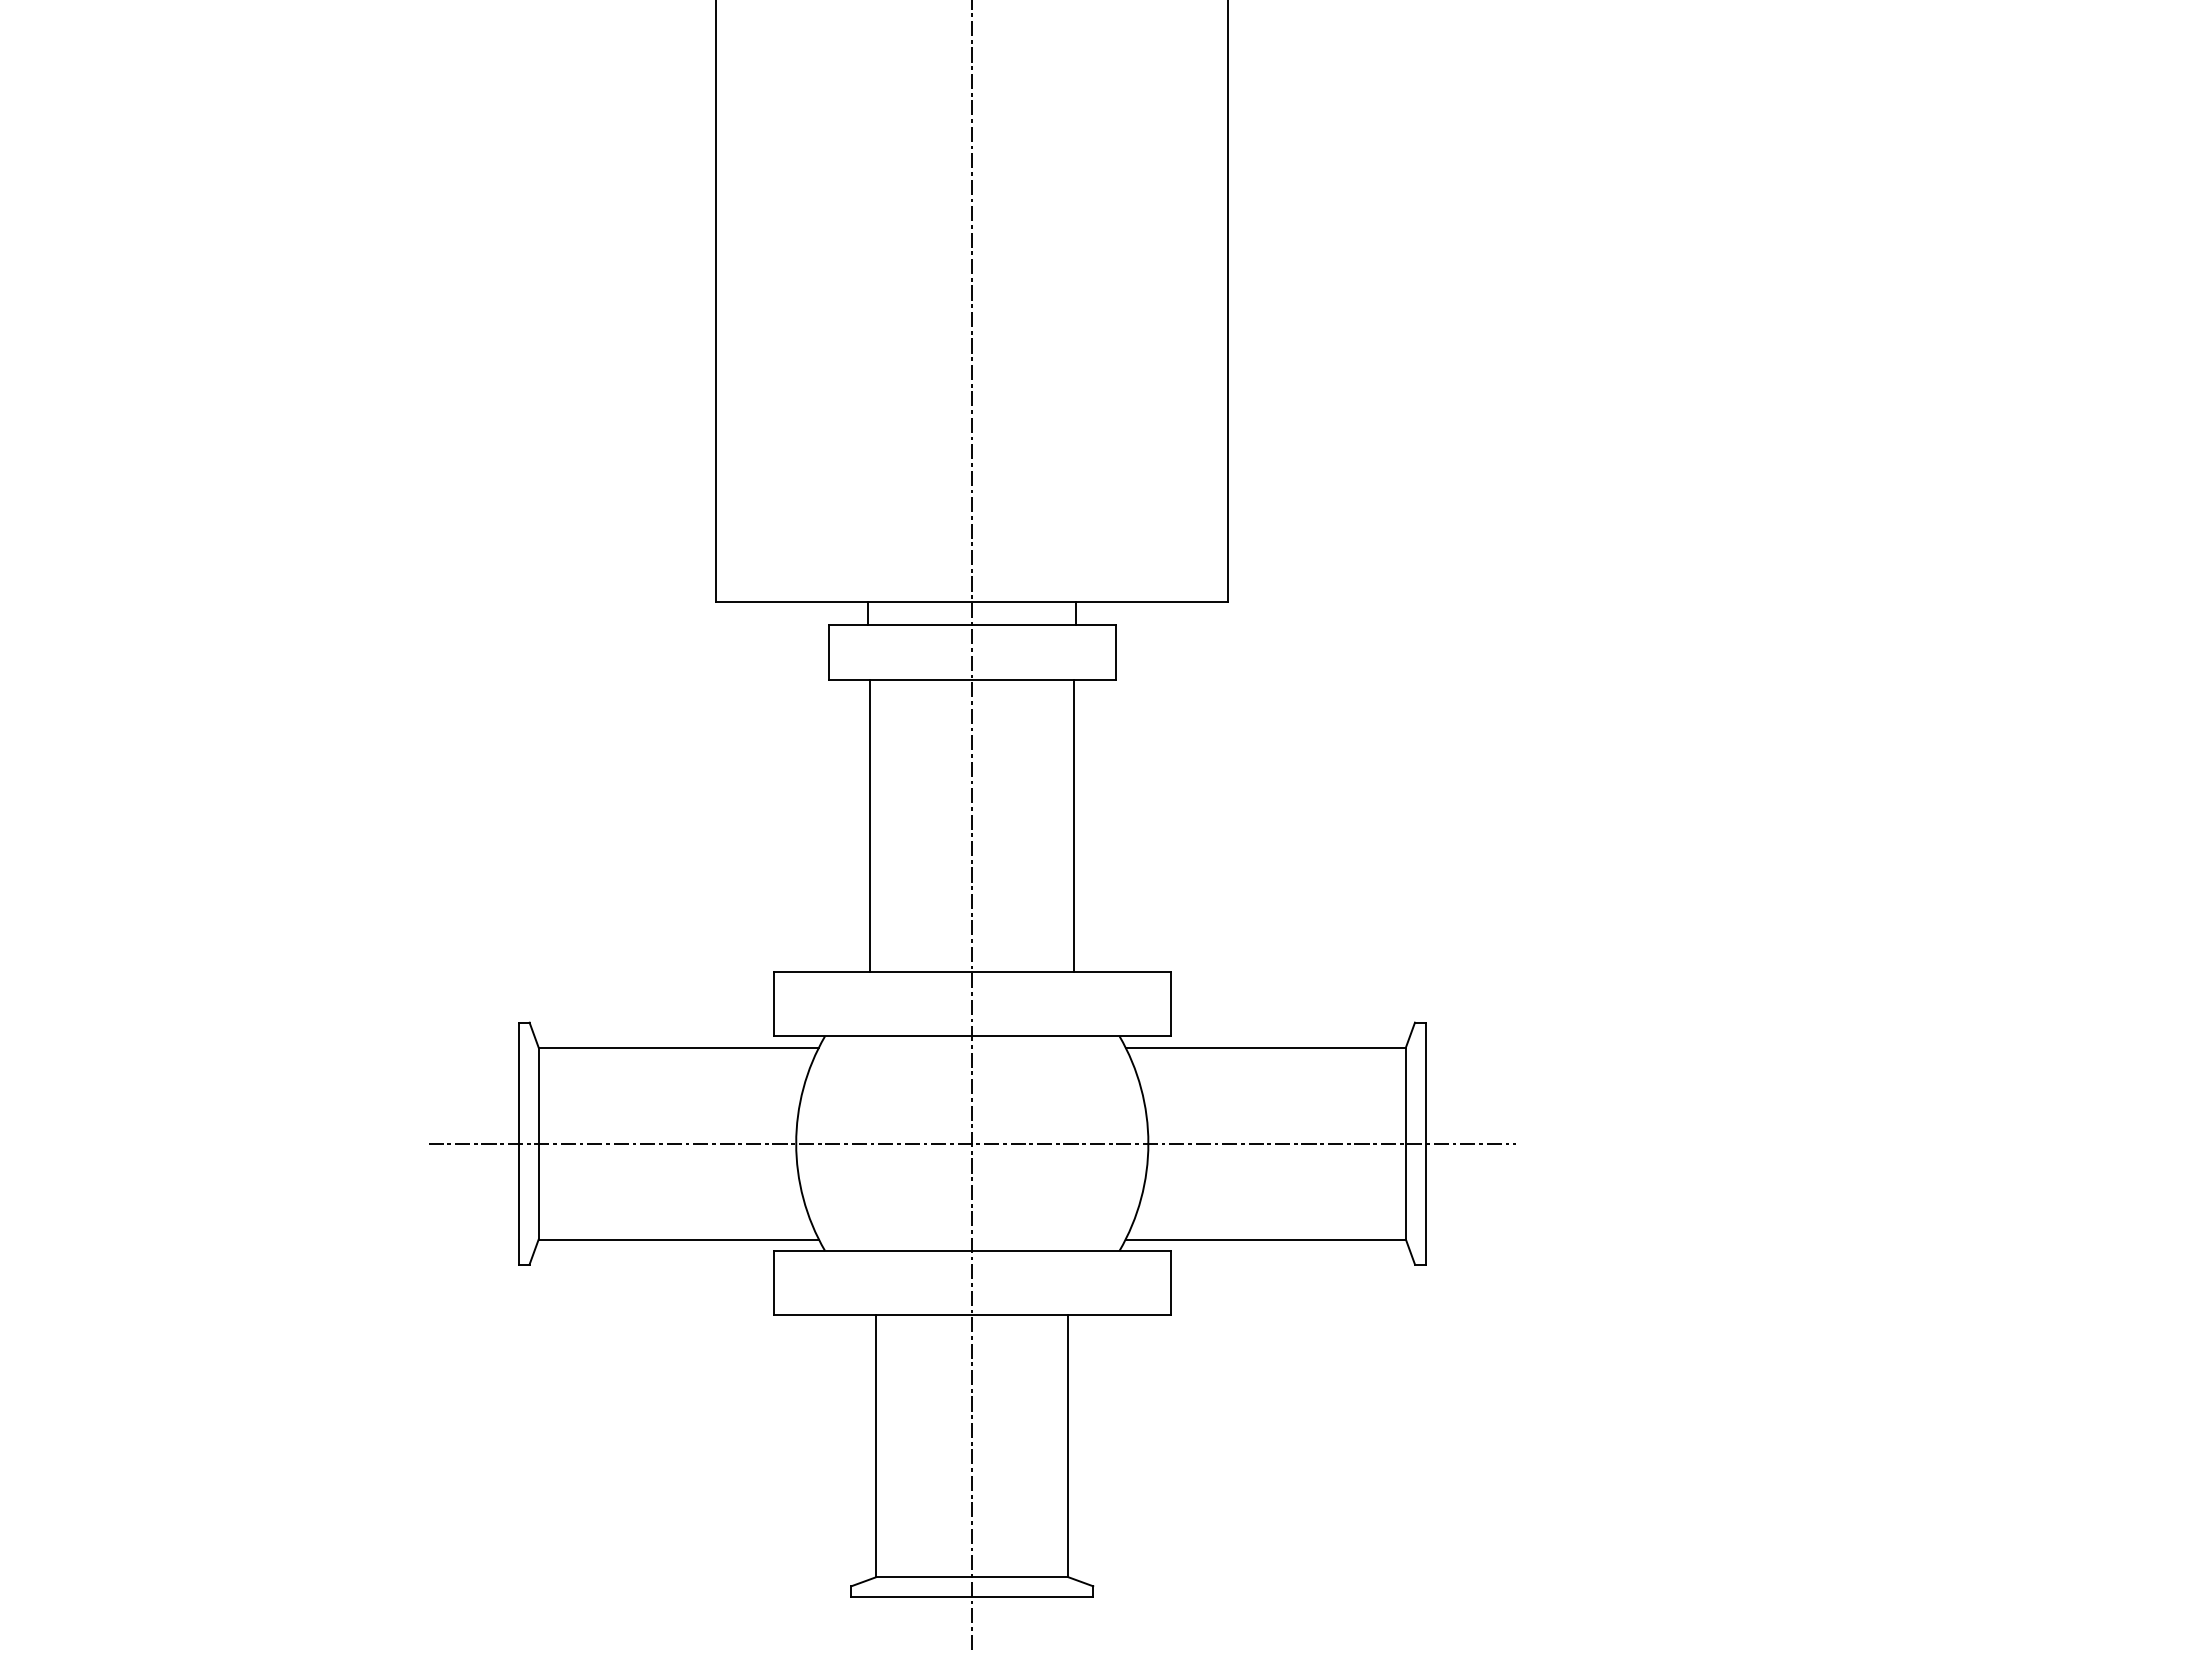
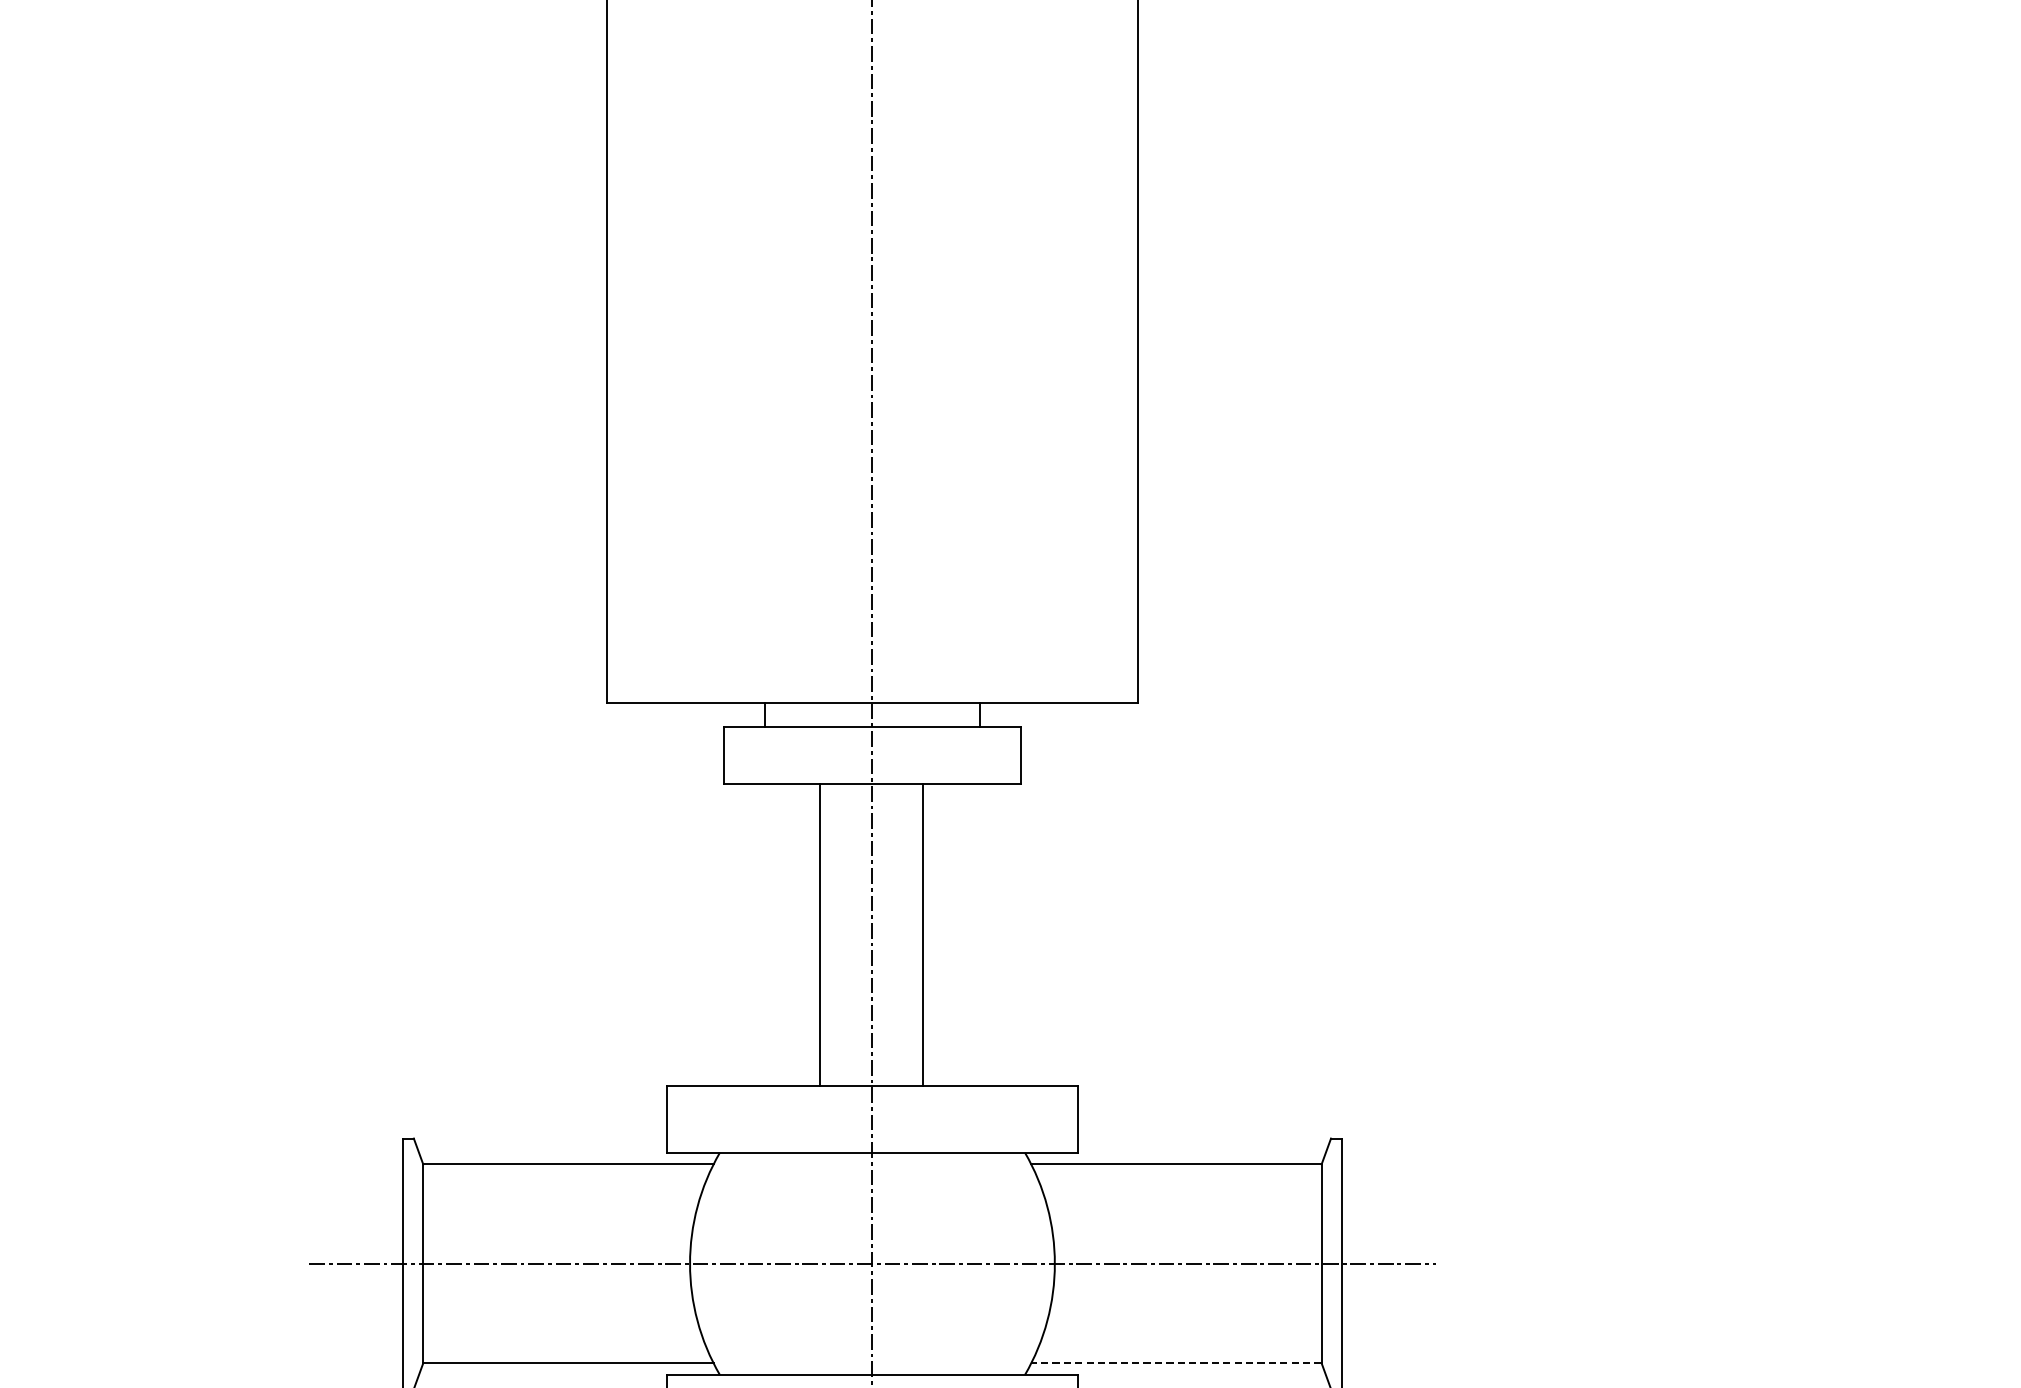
line: (870, 826) -> (819, 935), moved
line: (1074, 826) -> (923, 935), moved
line: (1265, 1239) -> (1176, 1363), solid -> dashed

